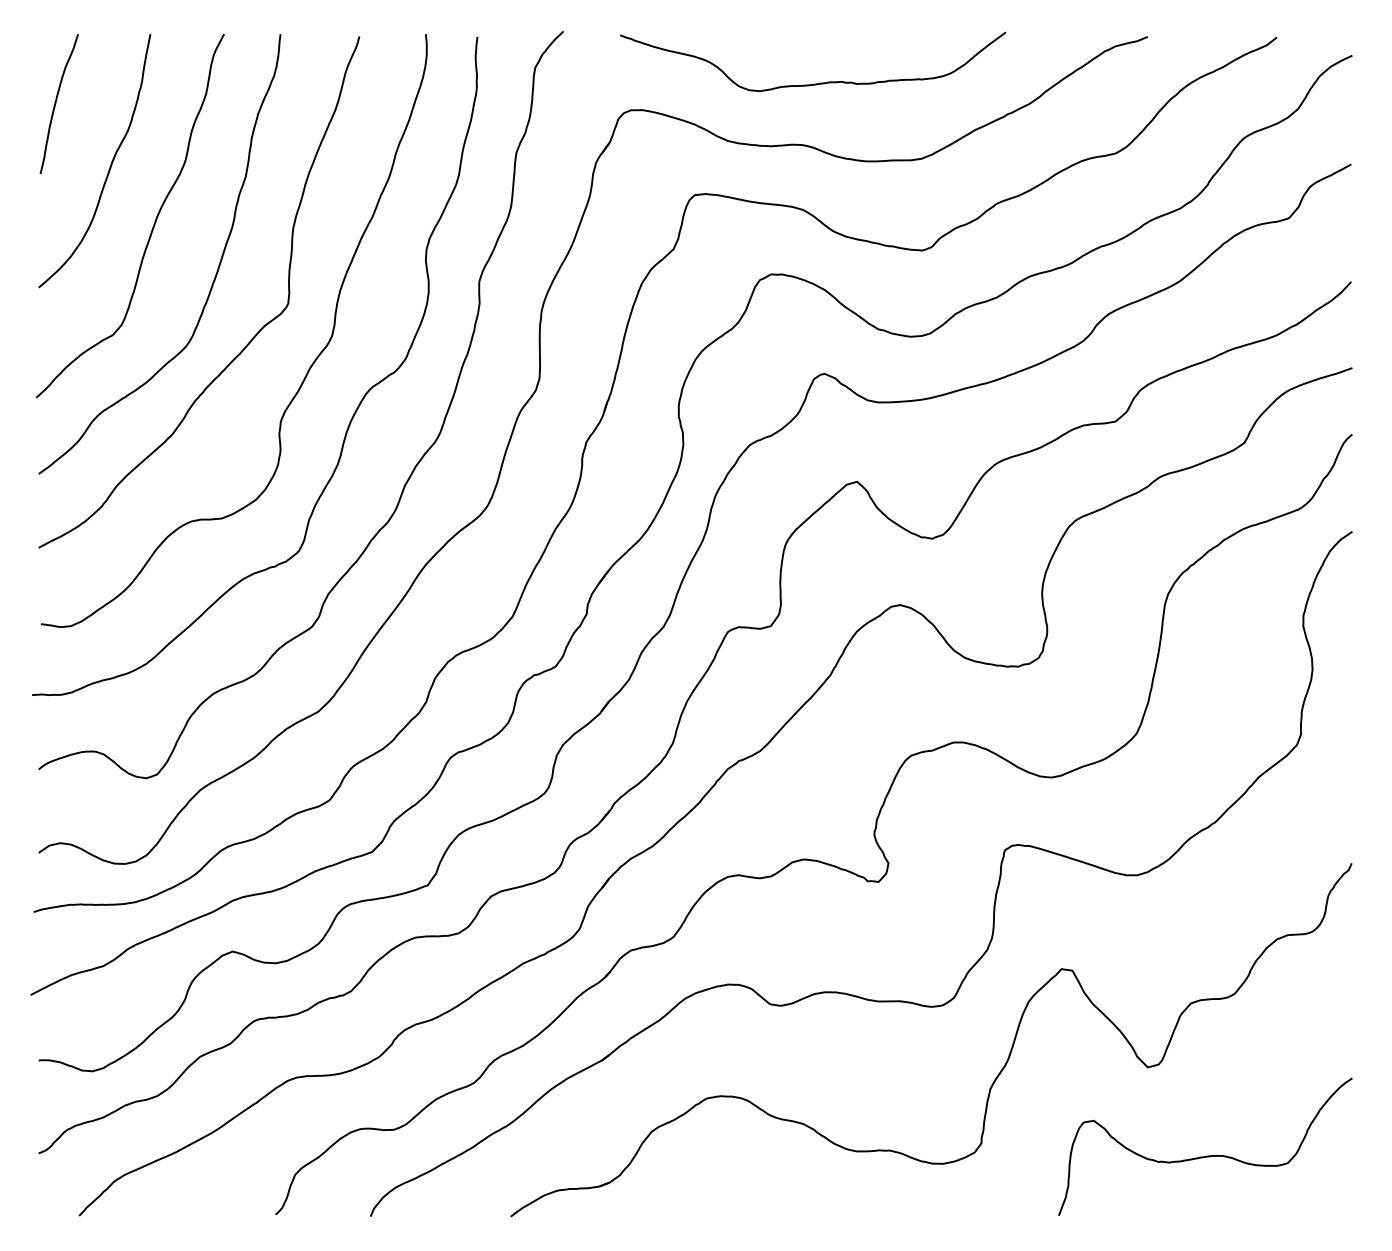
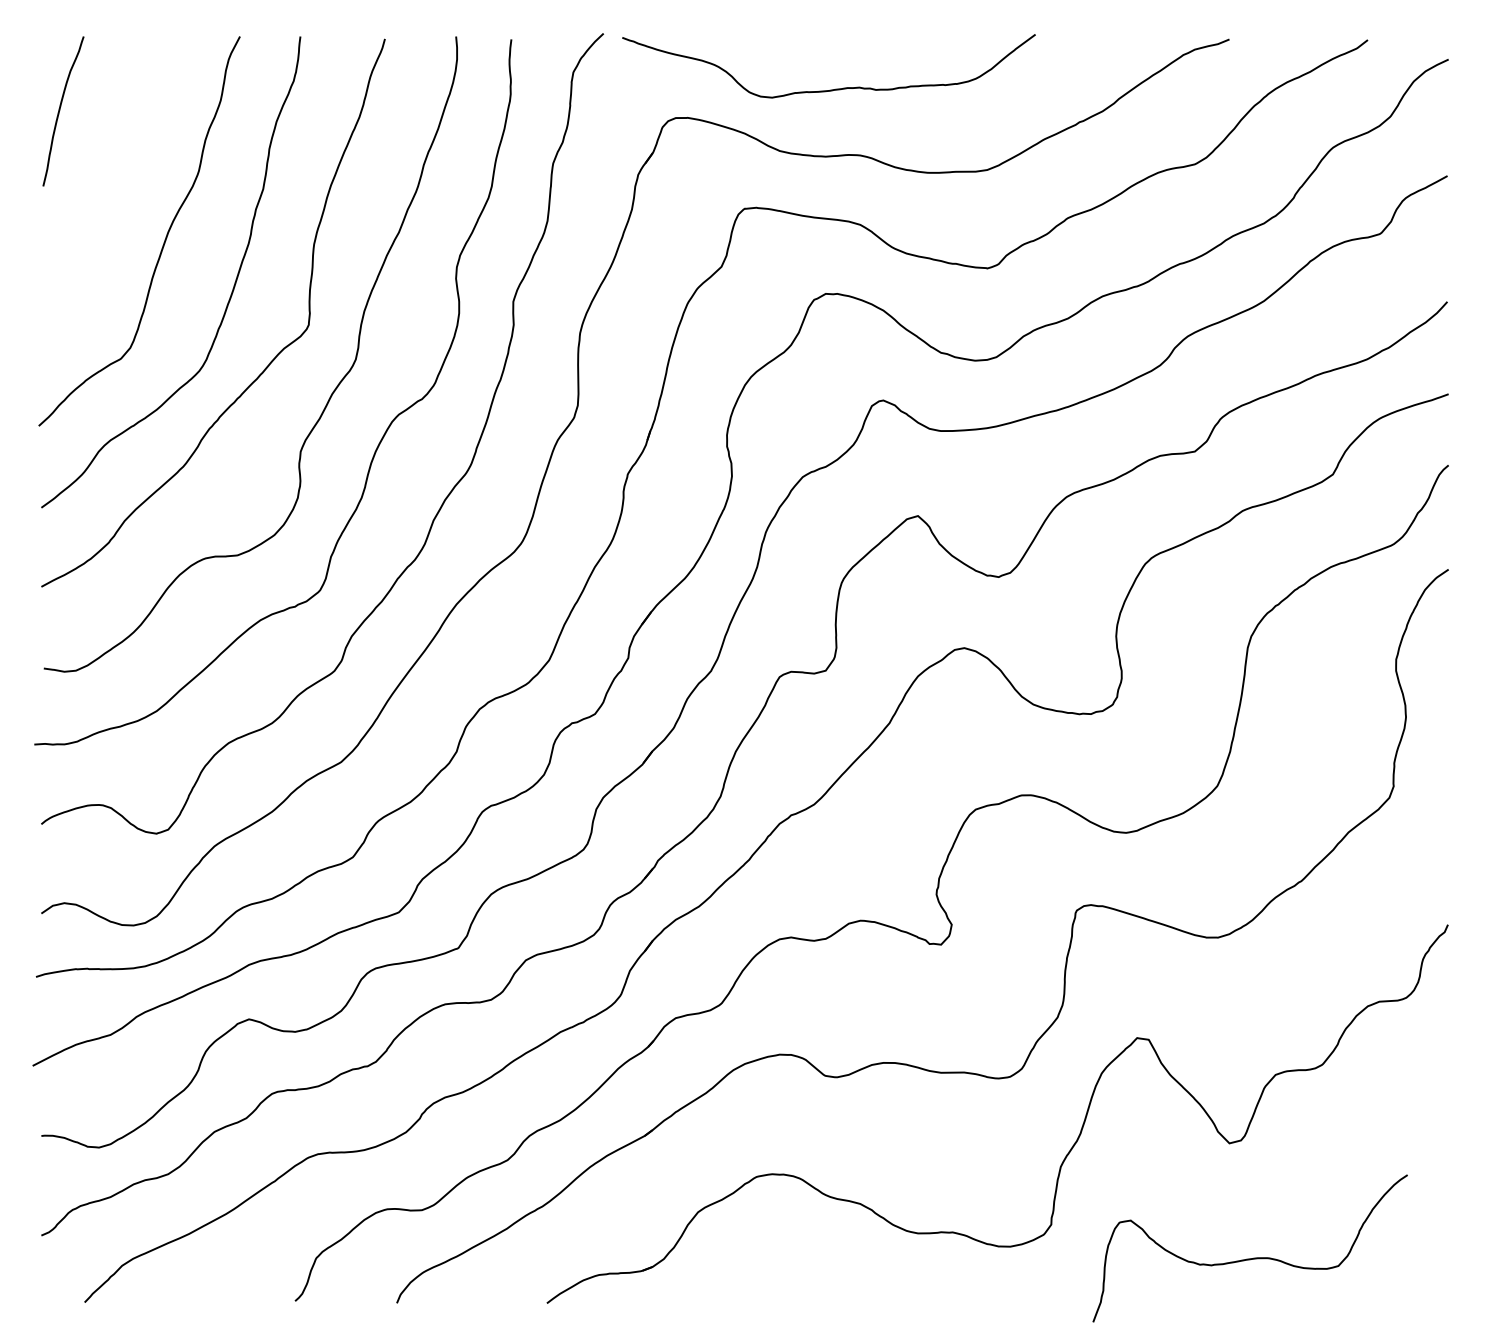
curve: (819, 82) -> (835, 88), moved
curve: (109, 166) -> (117, 178), removed
curve: (1208, 1155) -> (1253, 1257), moved

